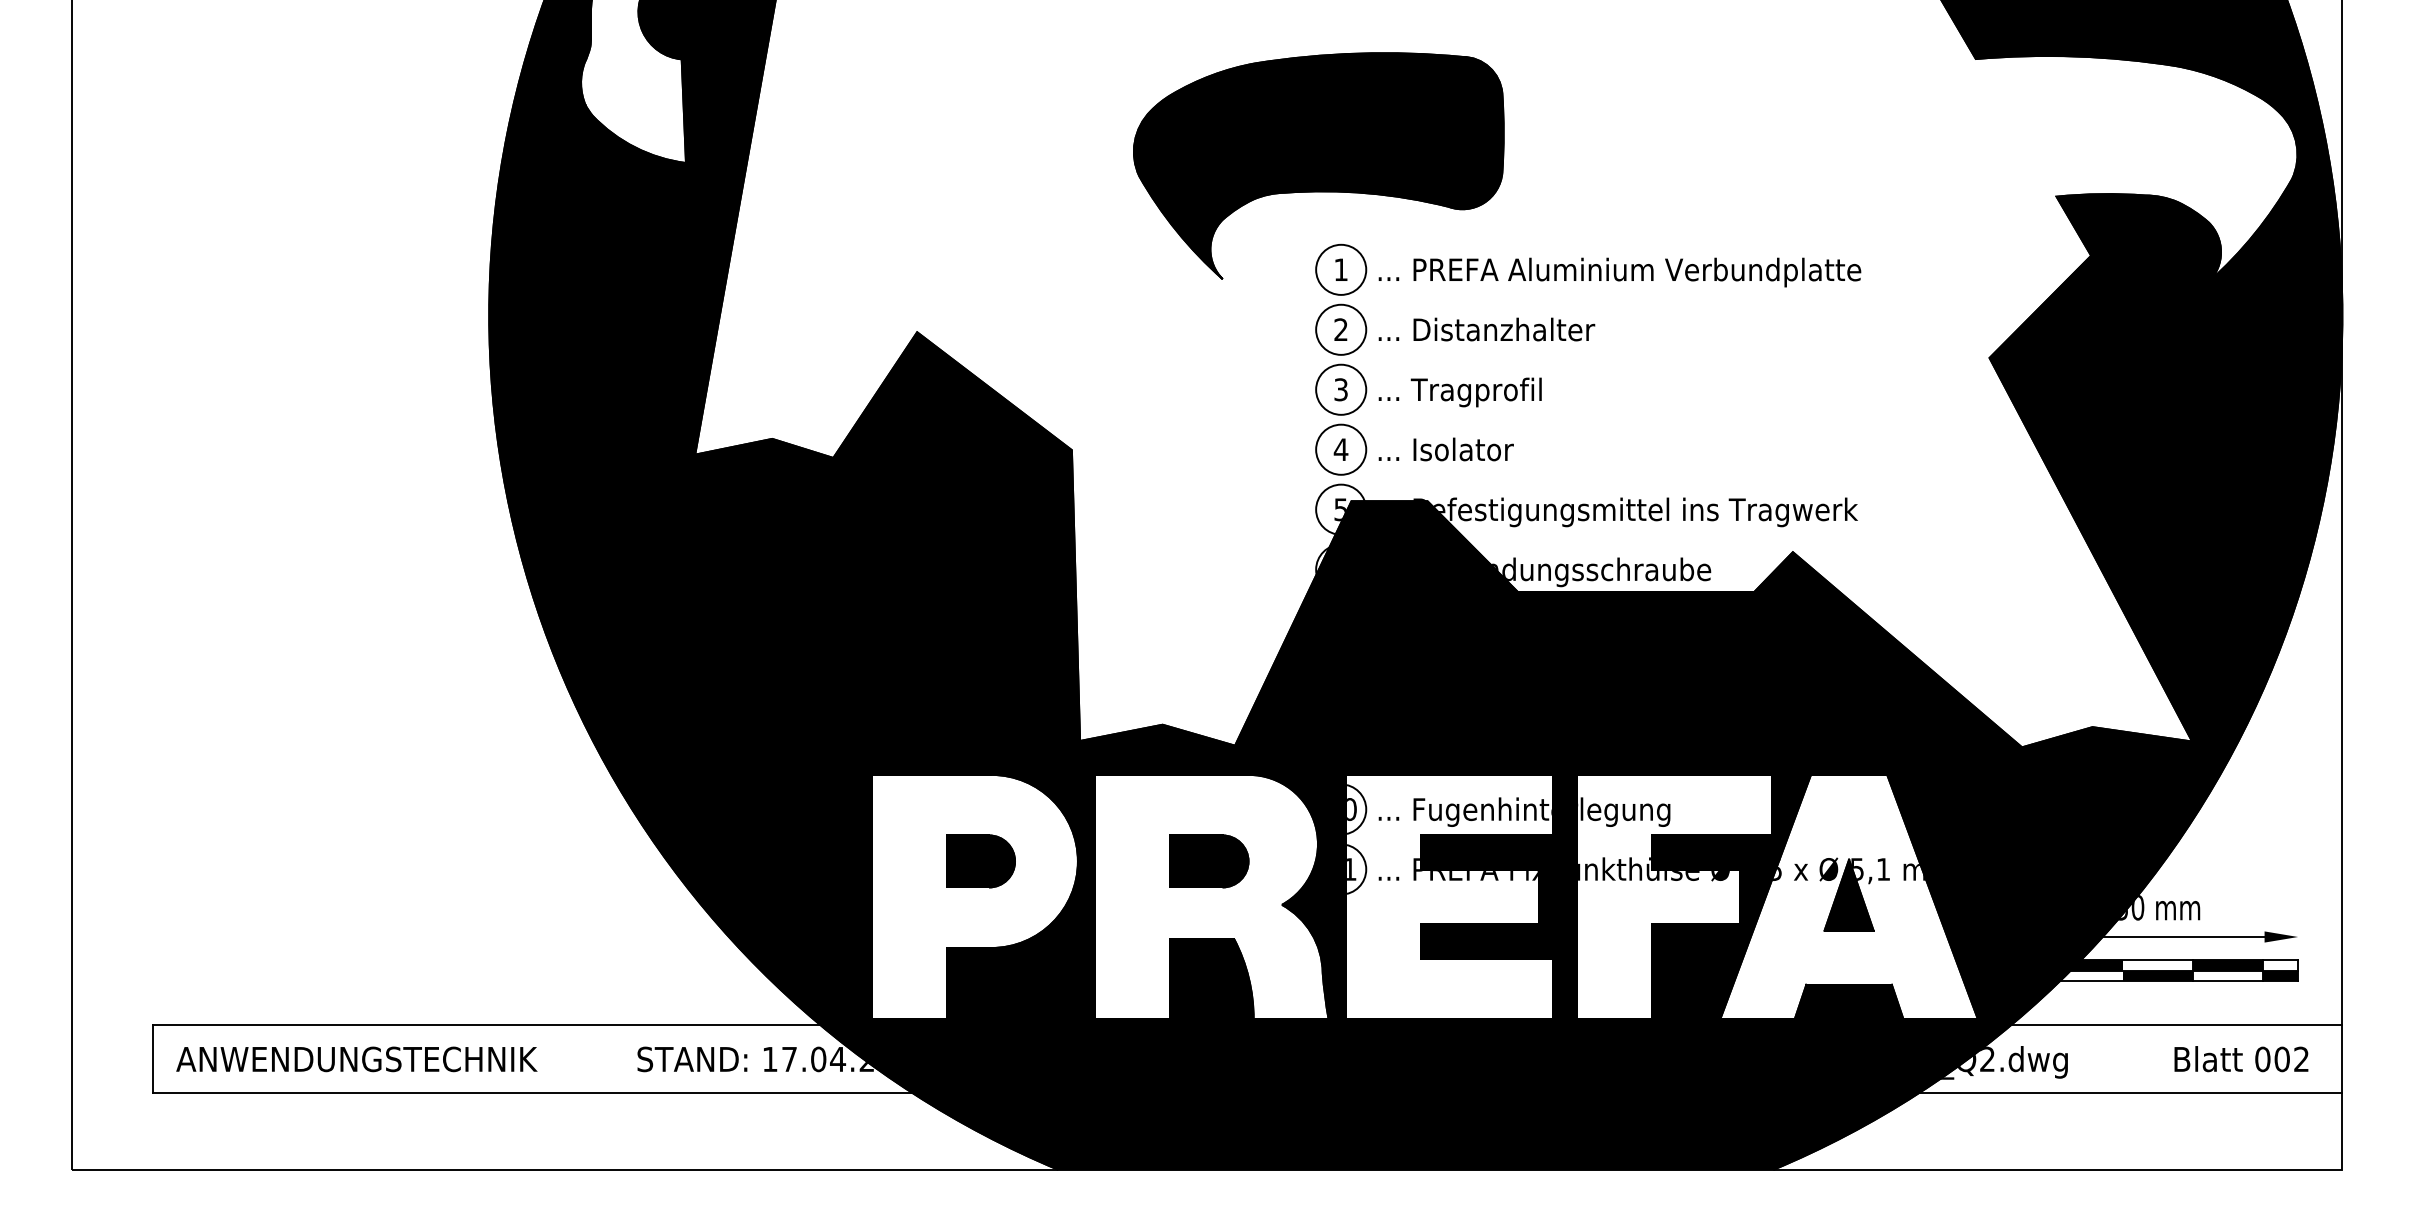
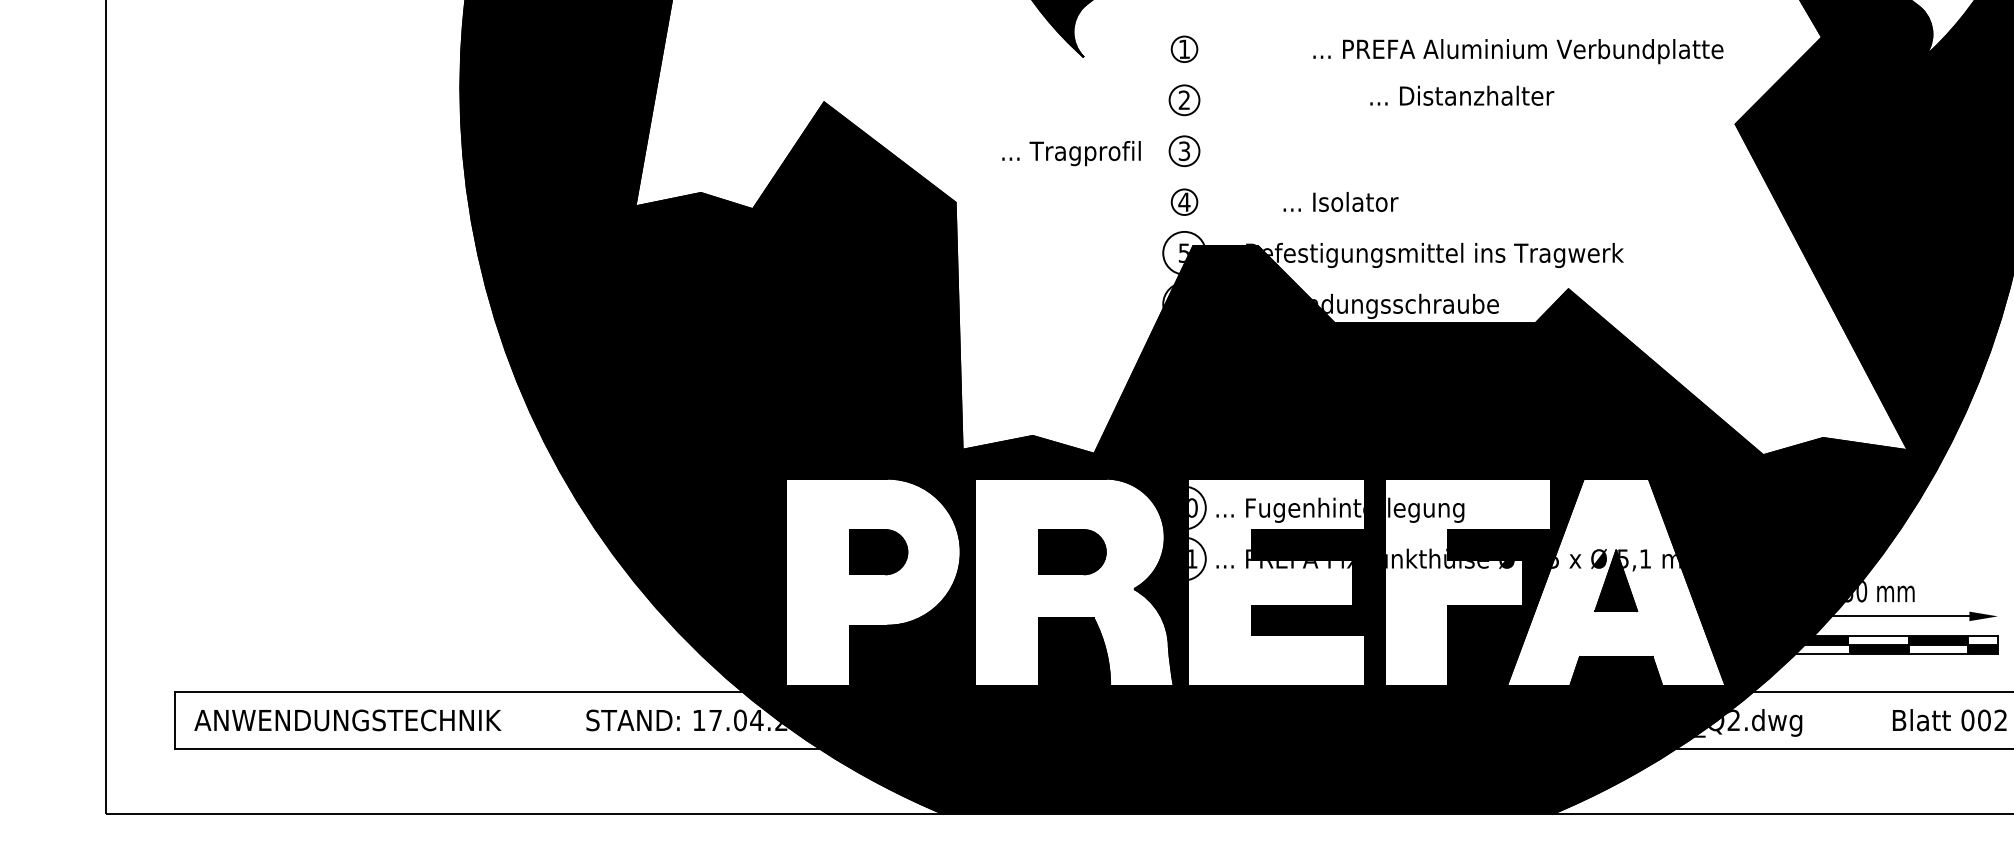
circle: (1341, 269) -> (1184, 49), size x0.6
text: (1619, 272) -> (1518, 51), moved
circle: (1341, 329) -> (1184, 100), size x0.7
text: (1486, 329) -> (1461, 95), moved
circle: (1341, 389) -> (1184, 151), size x0.7
text: (1459, 392) -> (1070, 153), moved
circle: (1341, 449) -> (1184, 202), size x0.6
text: (1445, 449) -> (1340, 202), moved

